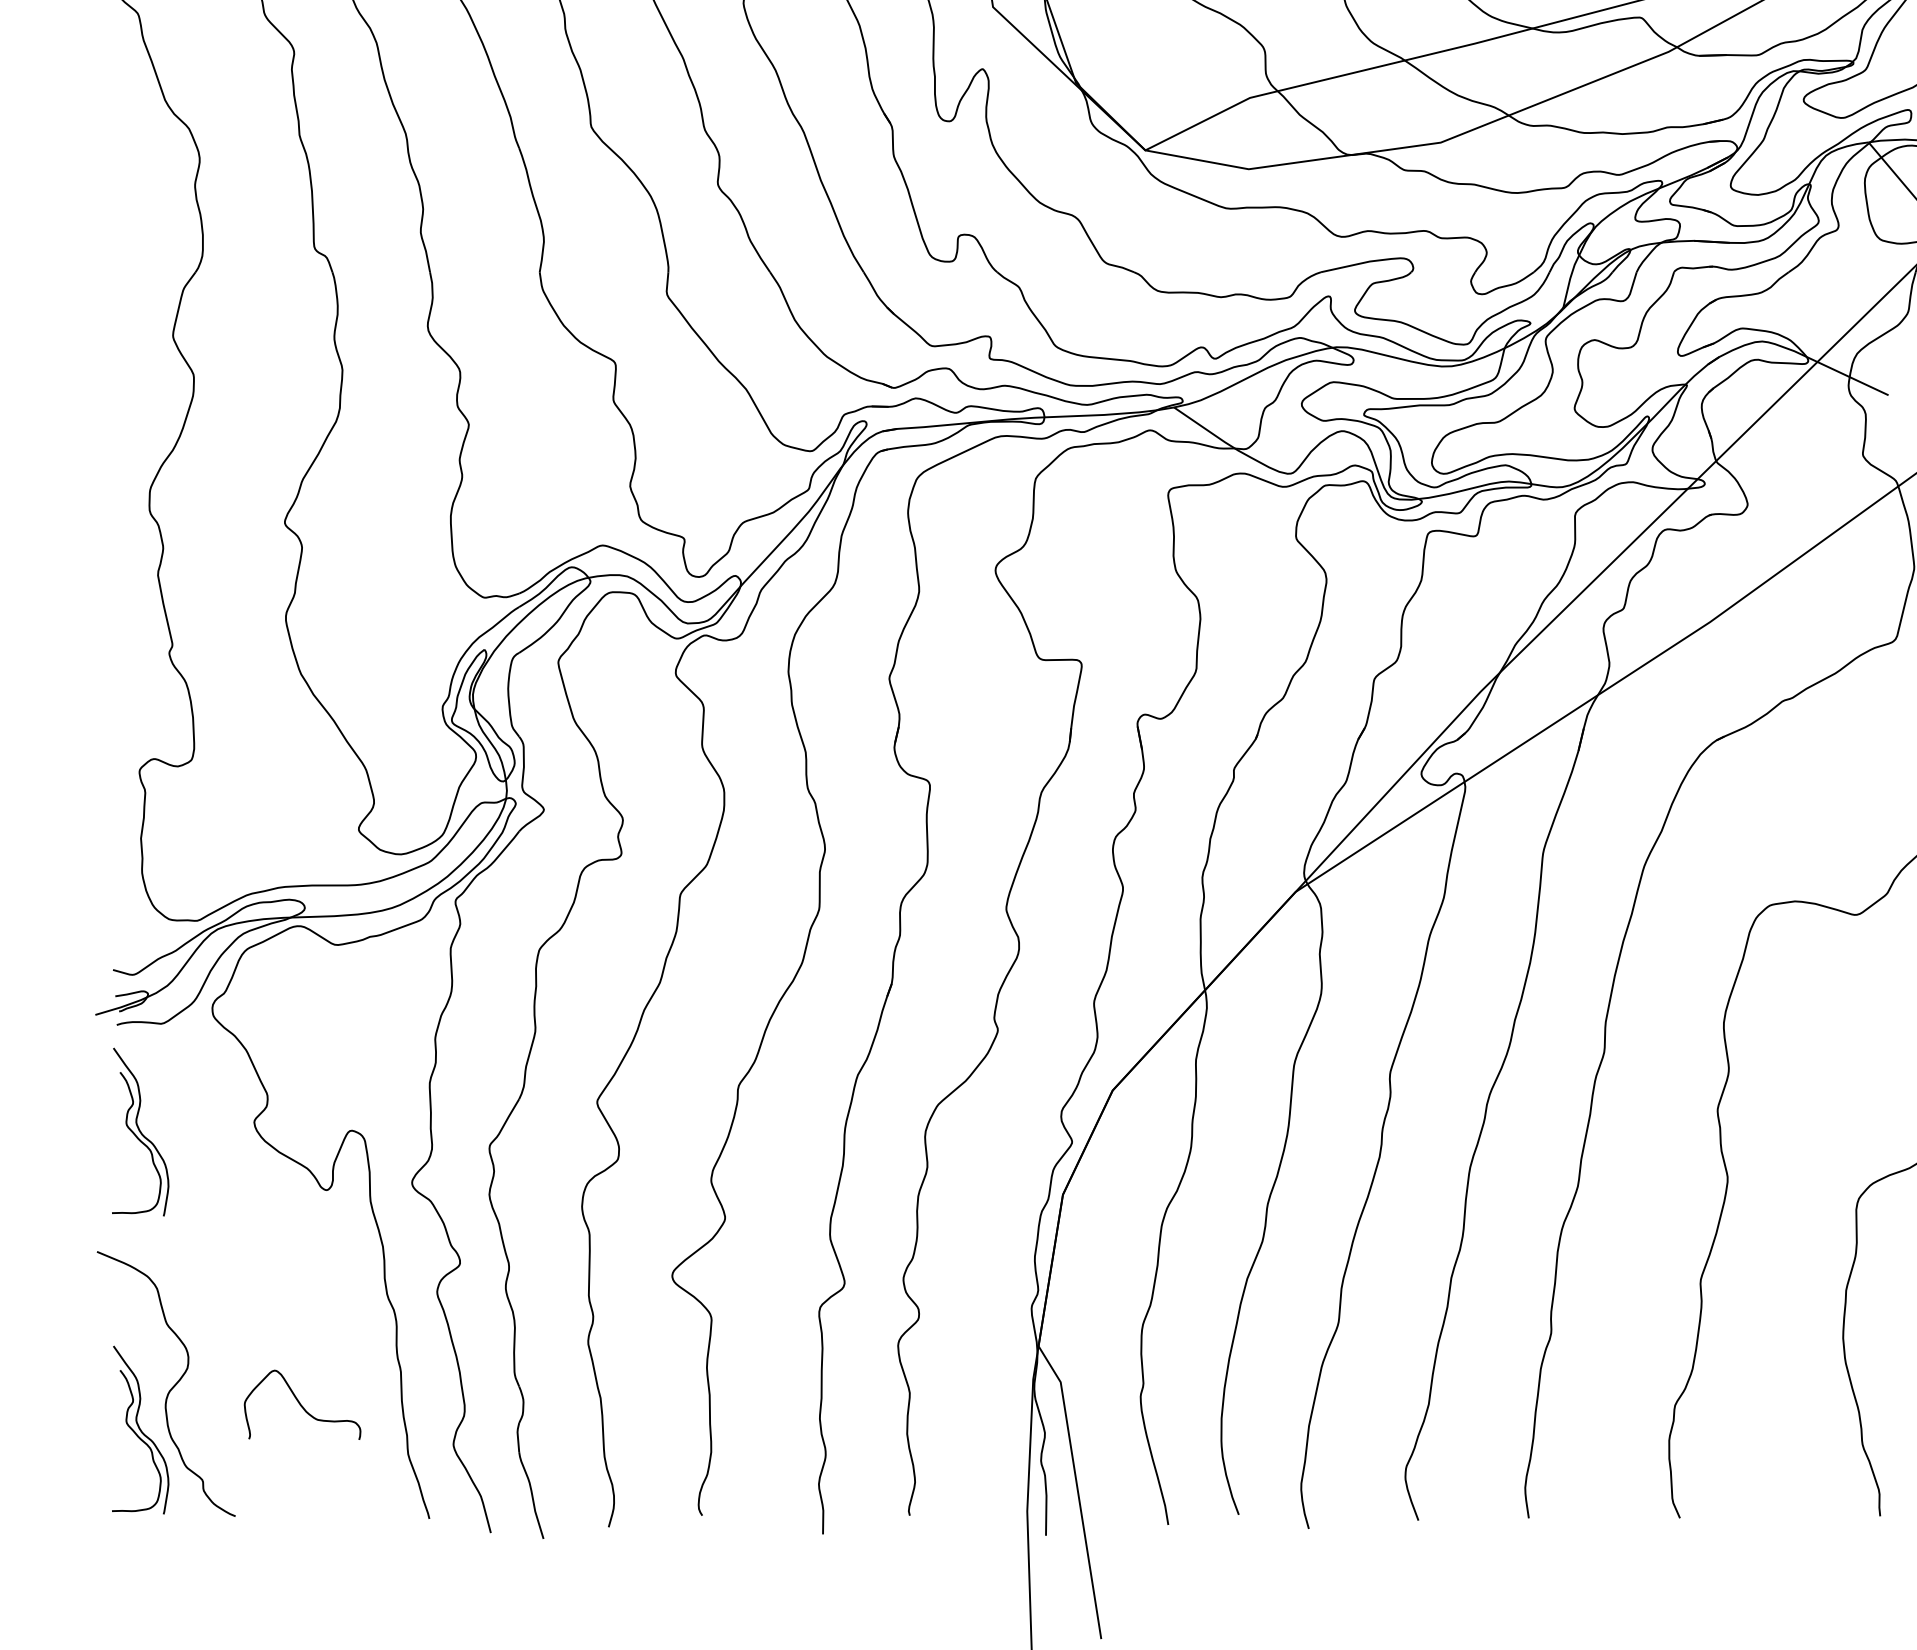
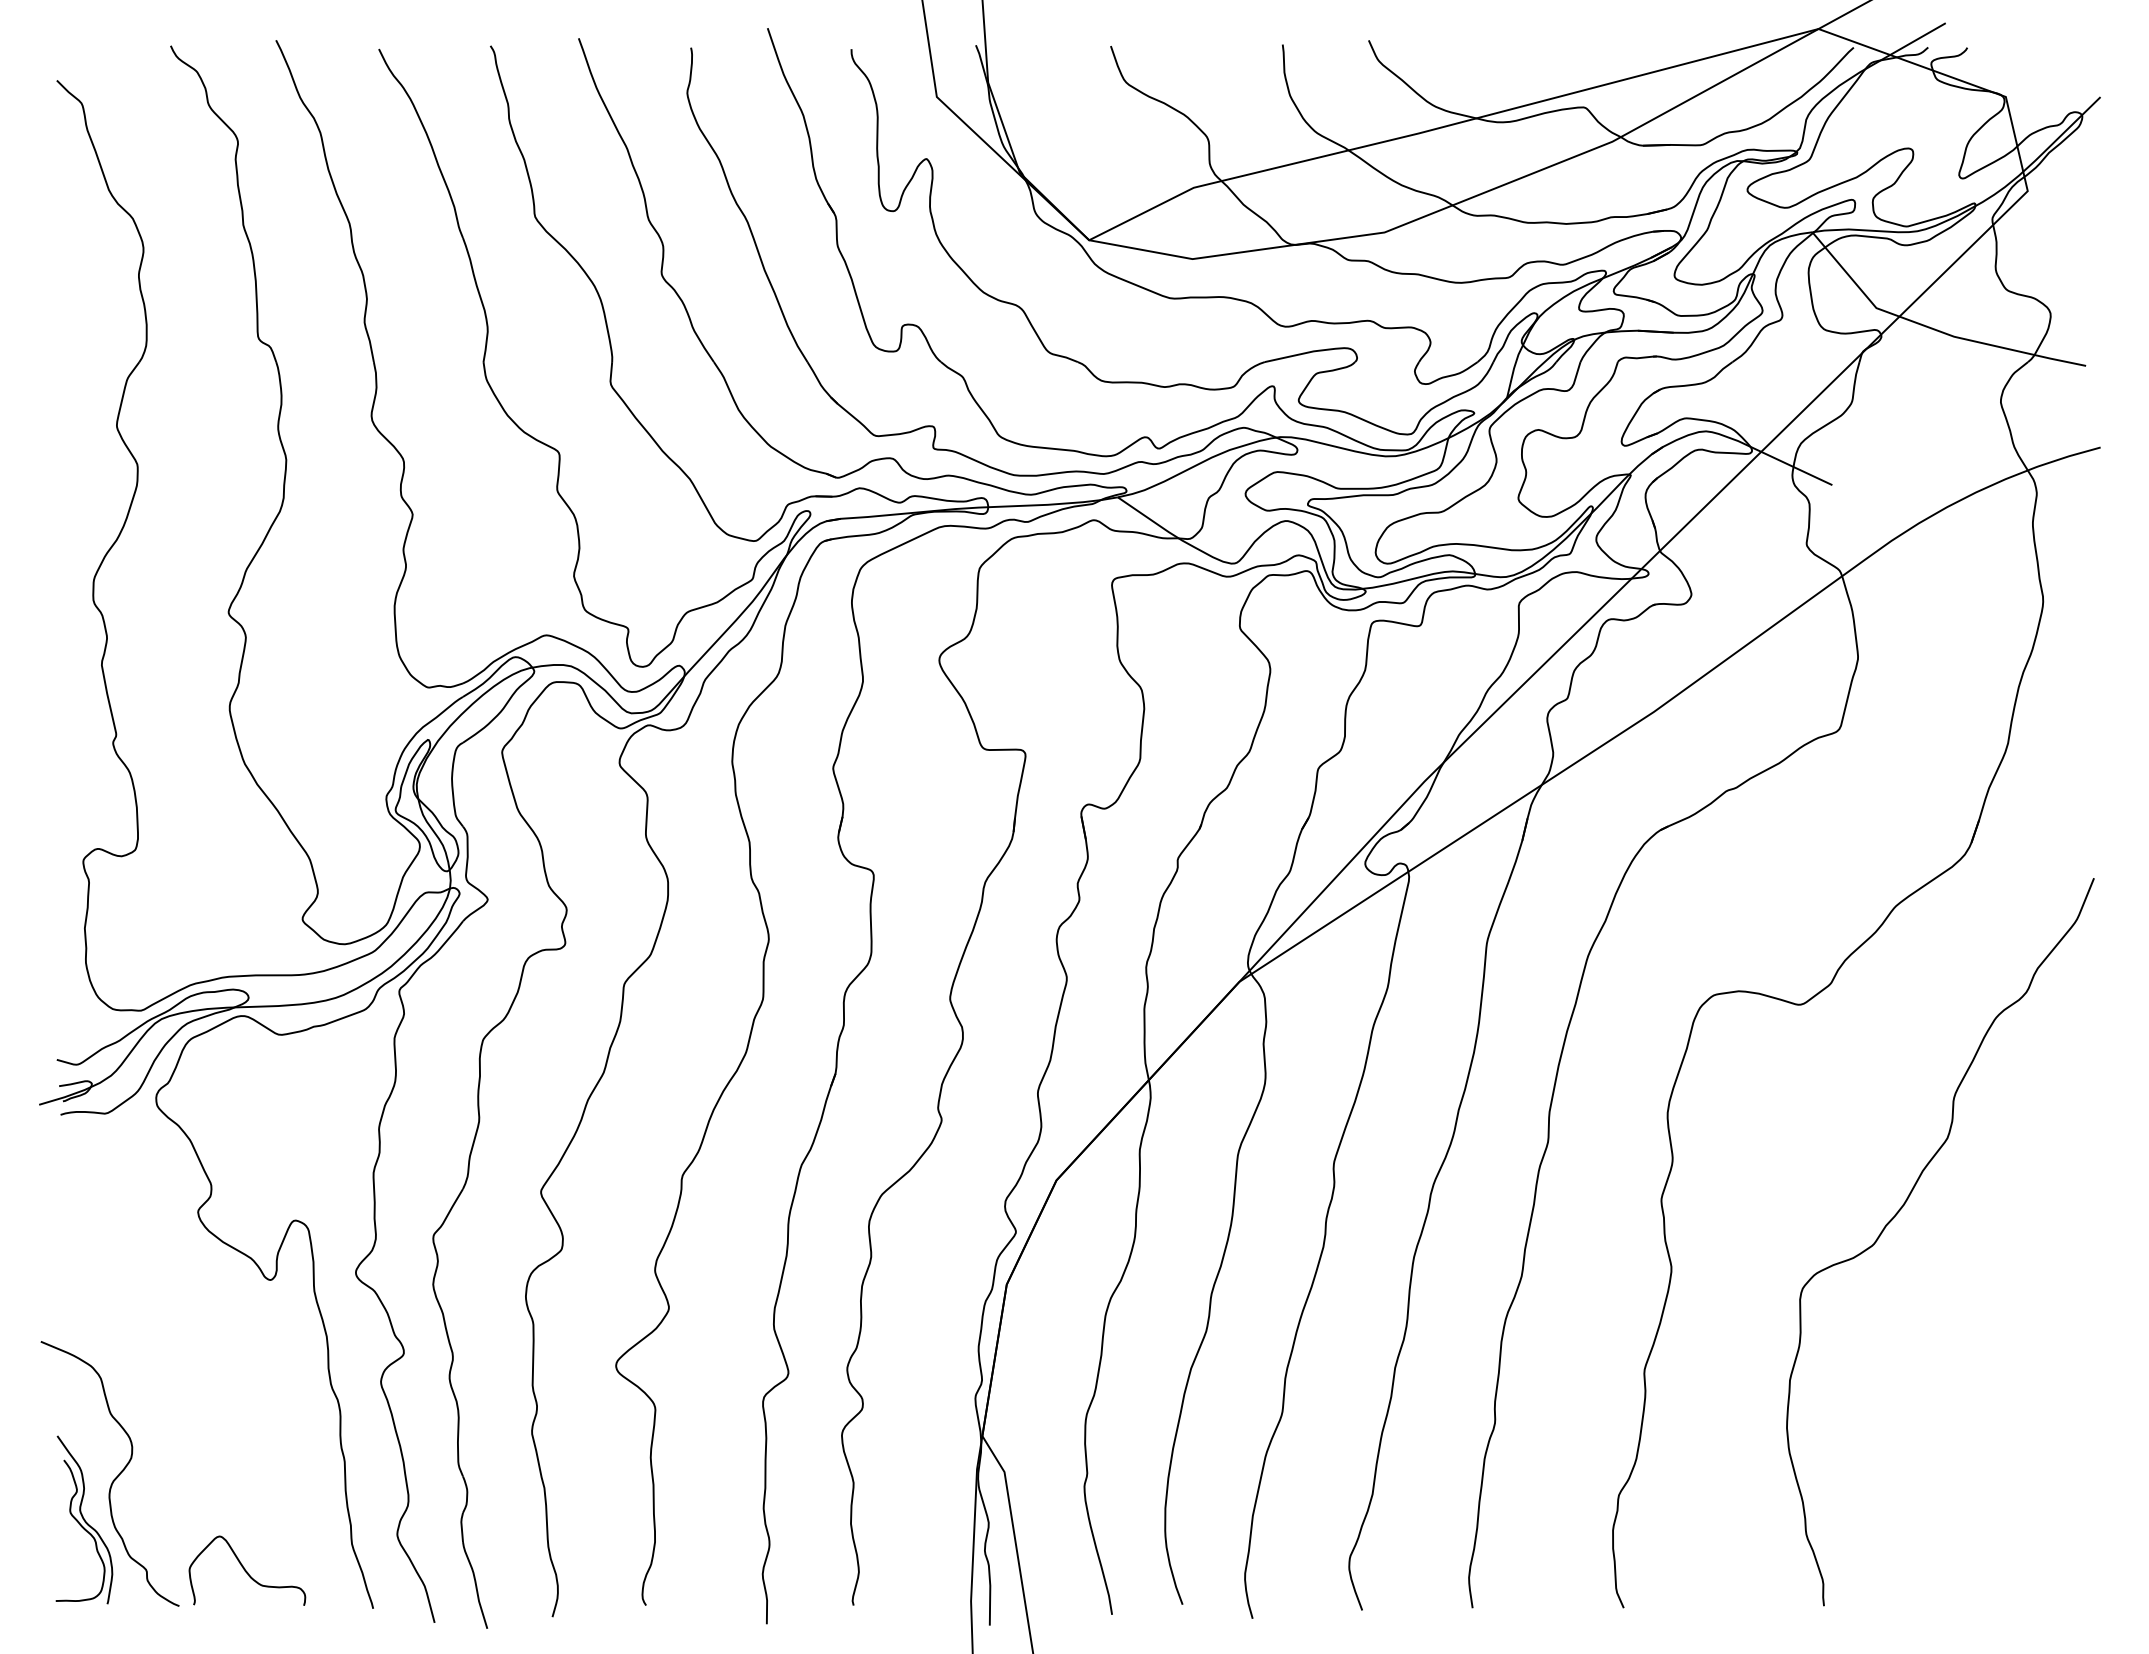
part: (140, 1131) -> (84, 1221), removed
curve: (301, 1404) -> (246, 1570), moved

